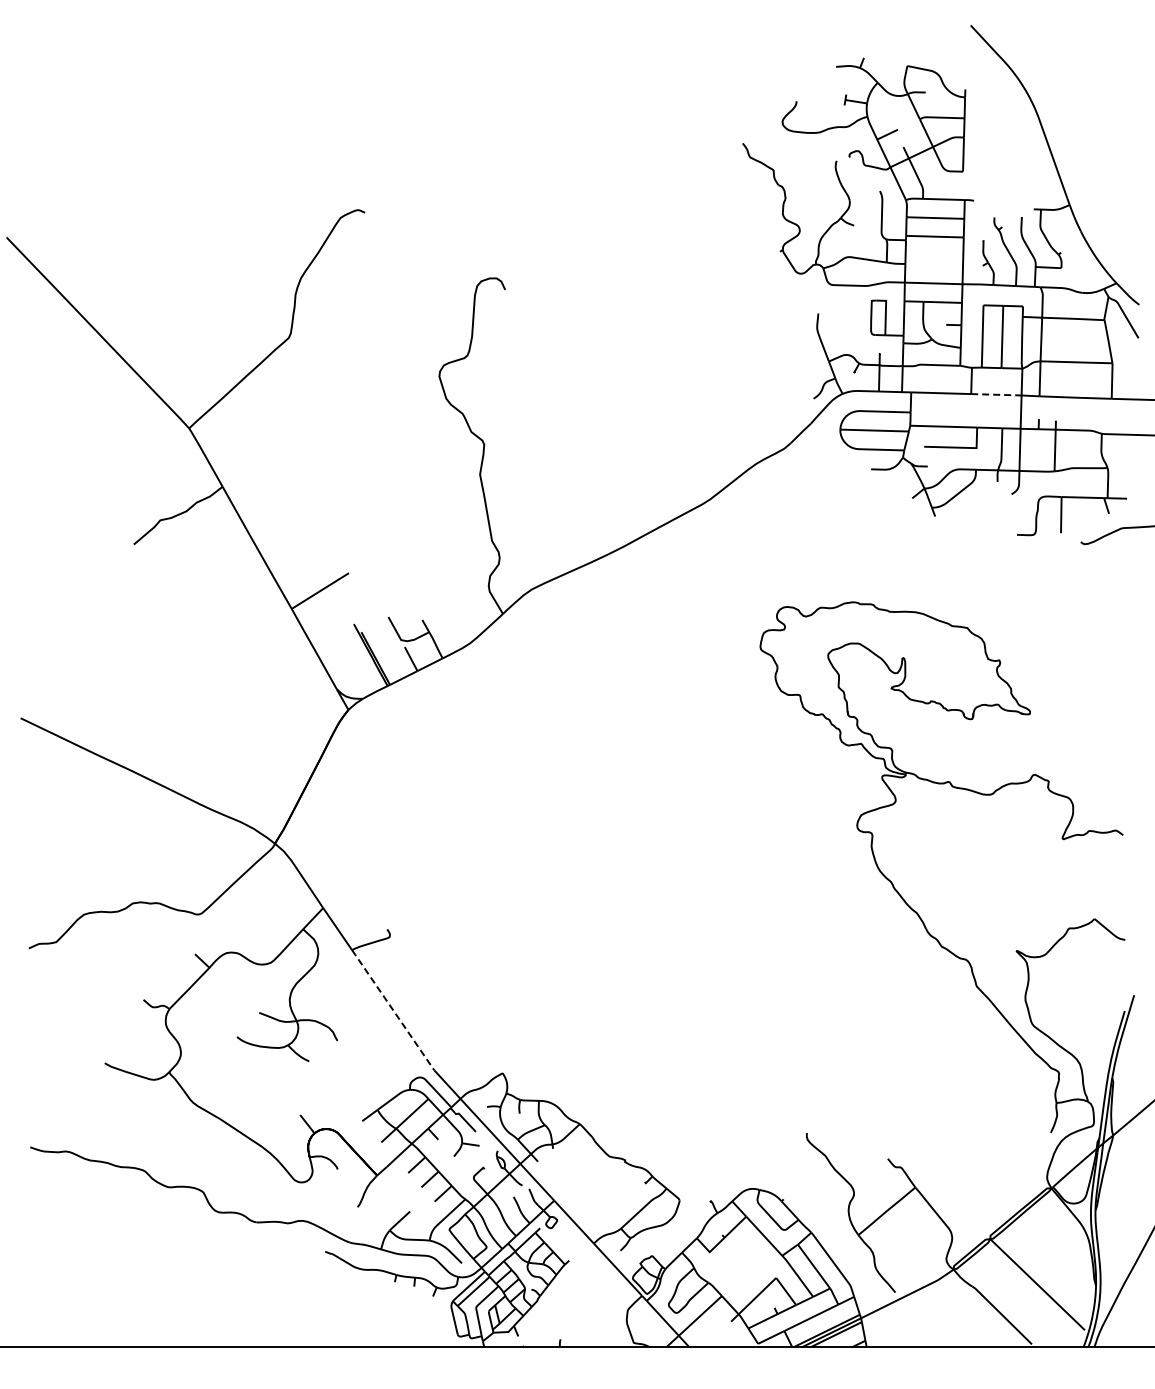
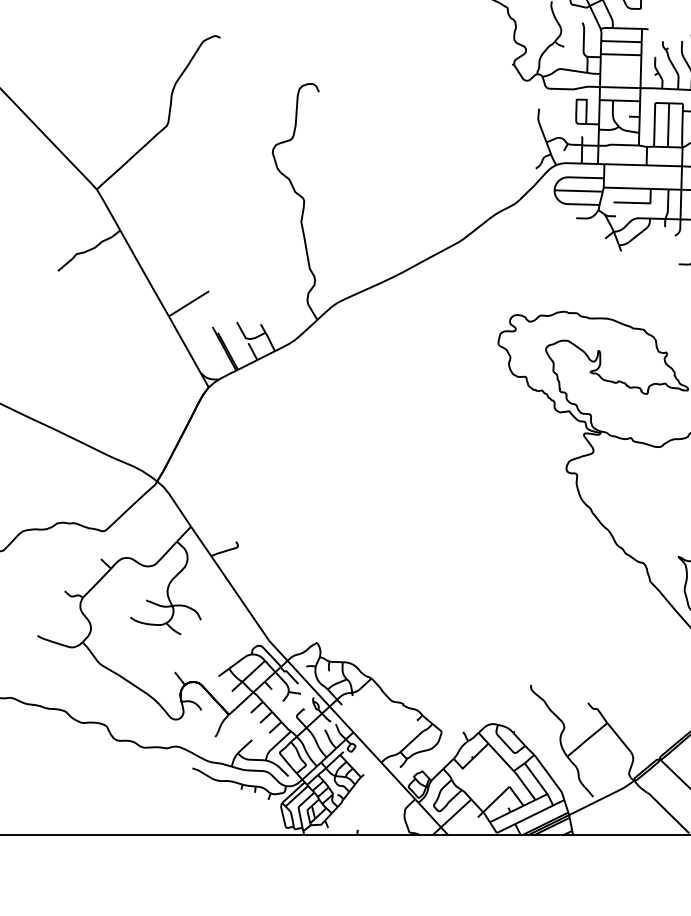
line: (996, 394) -> (664, 165), dashed -> solid
line: (393, 1010) -> (240, 598), dashed -> solid

